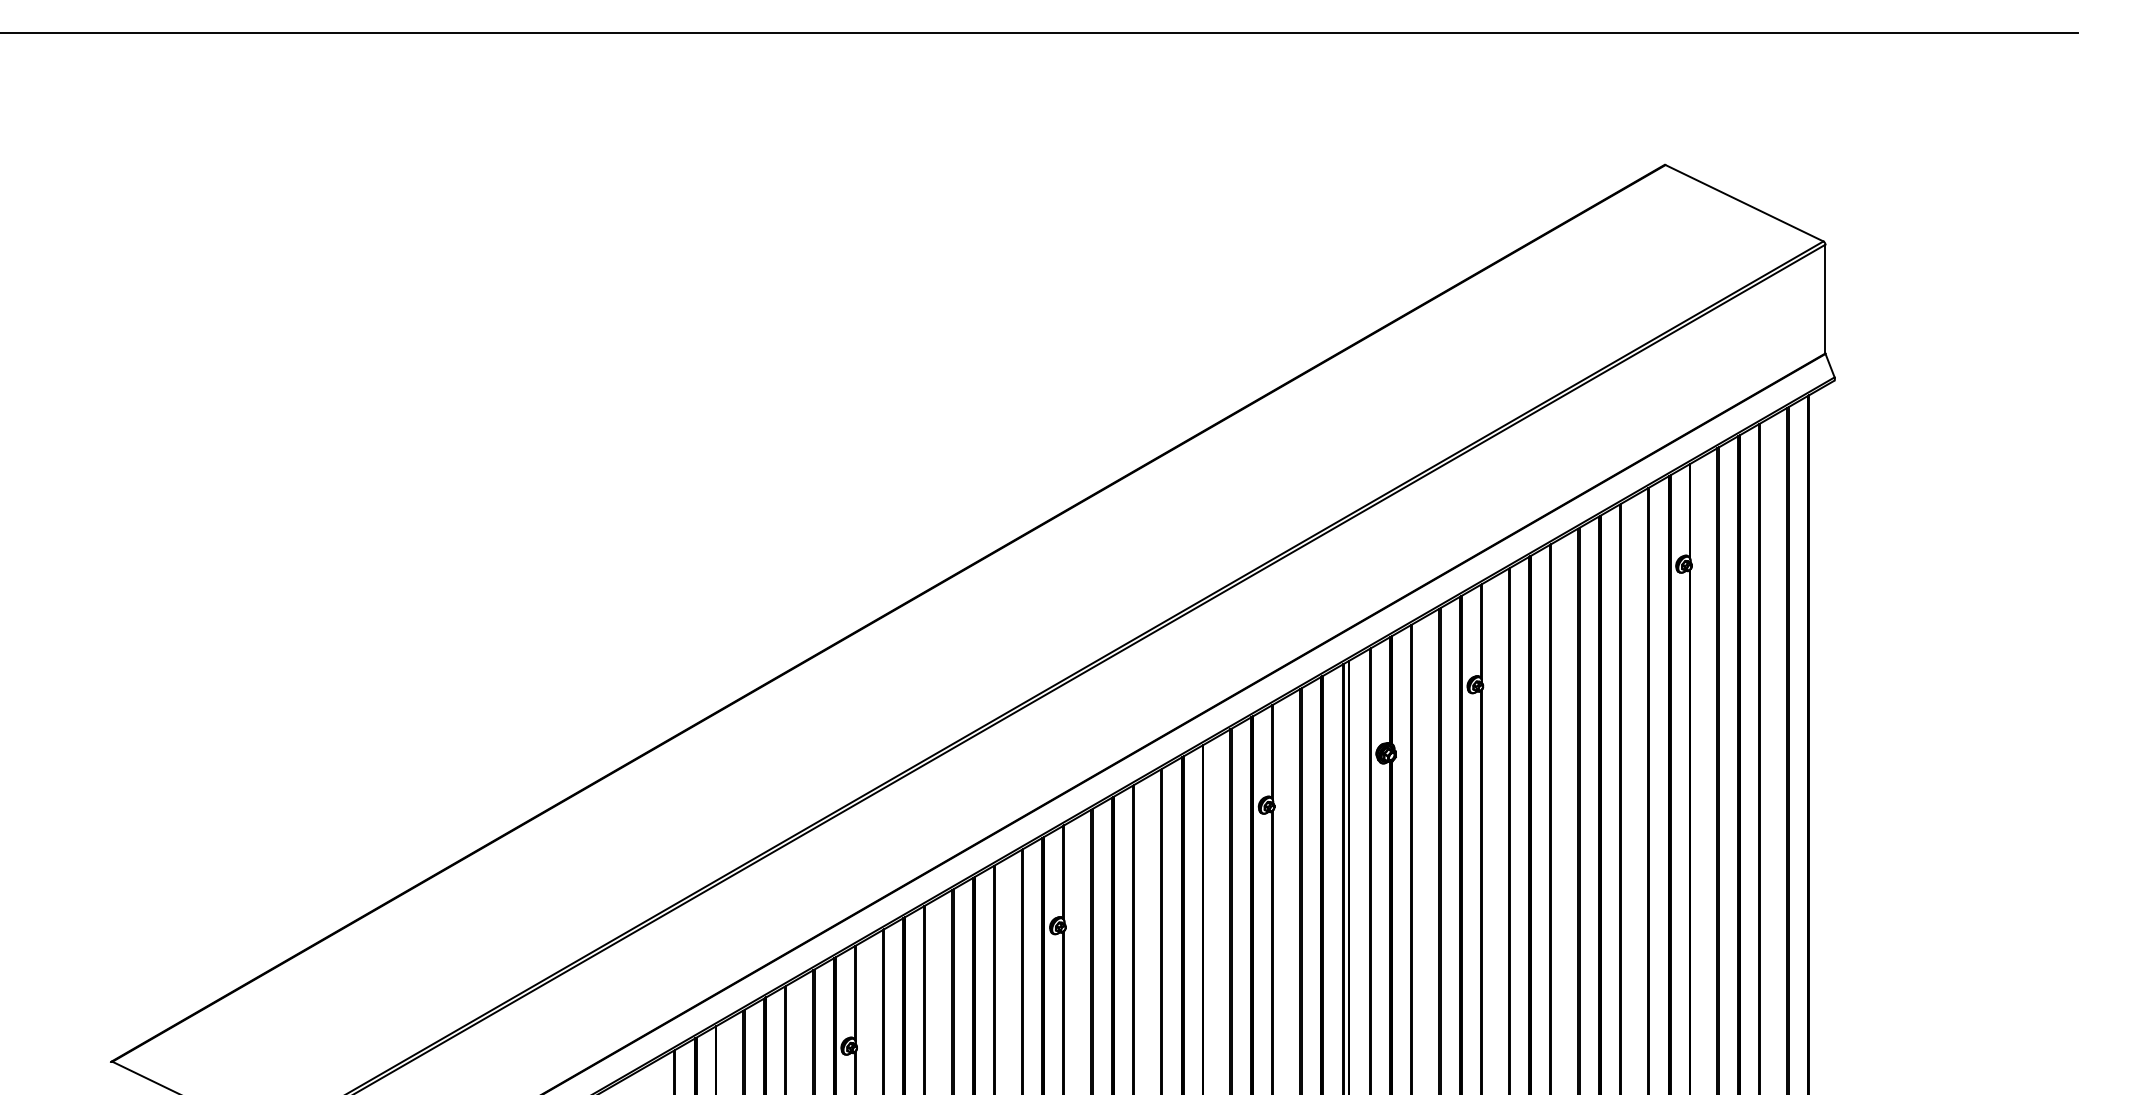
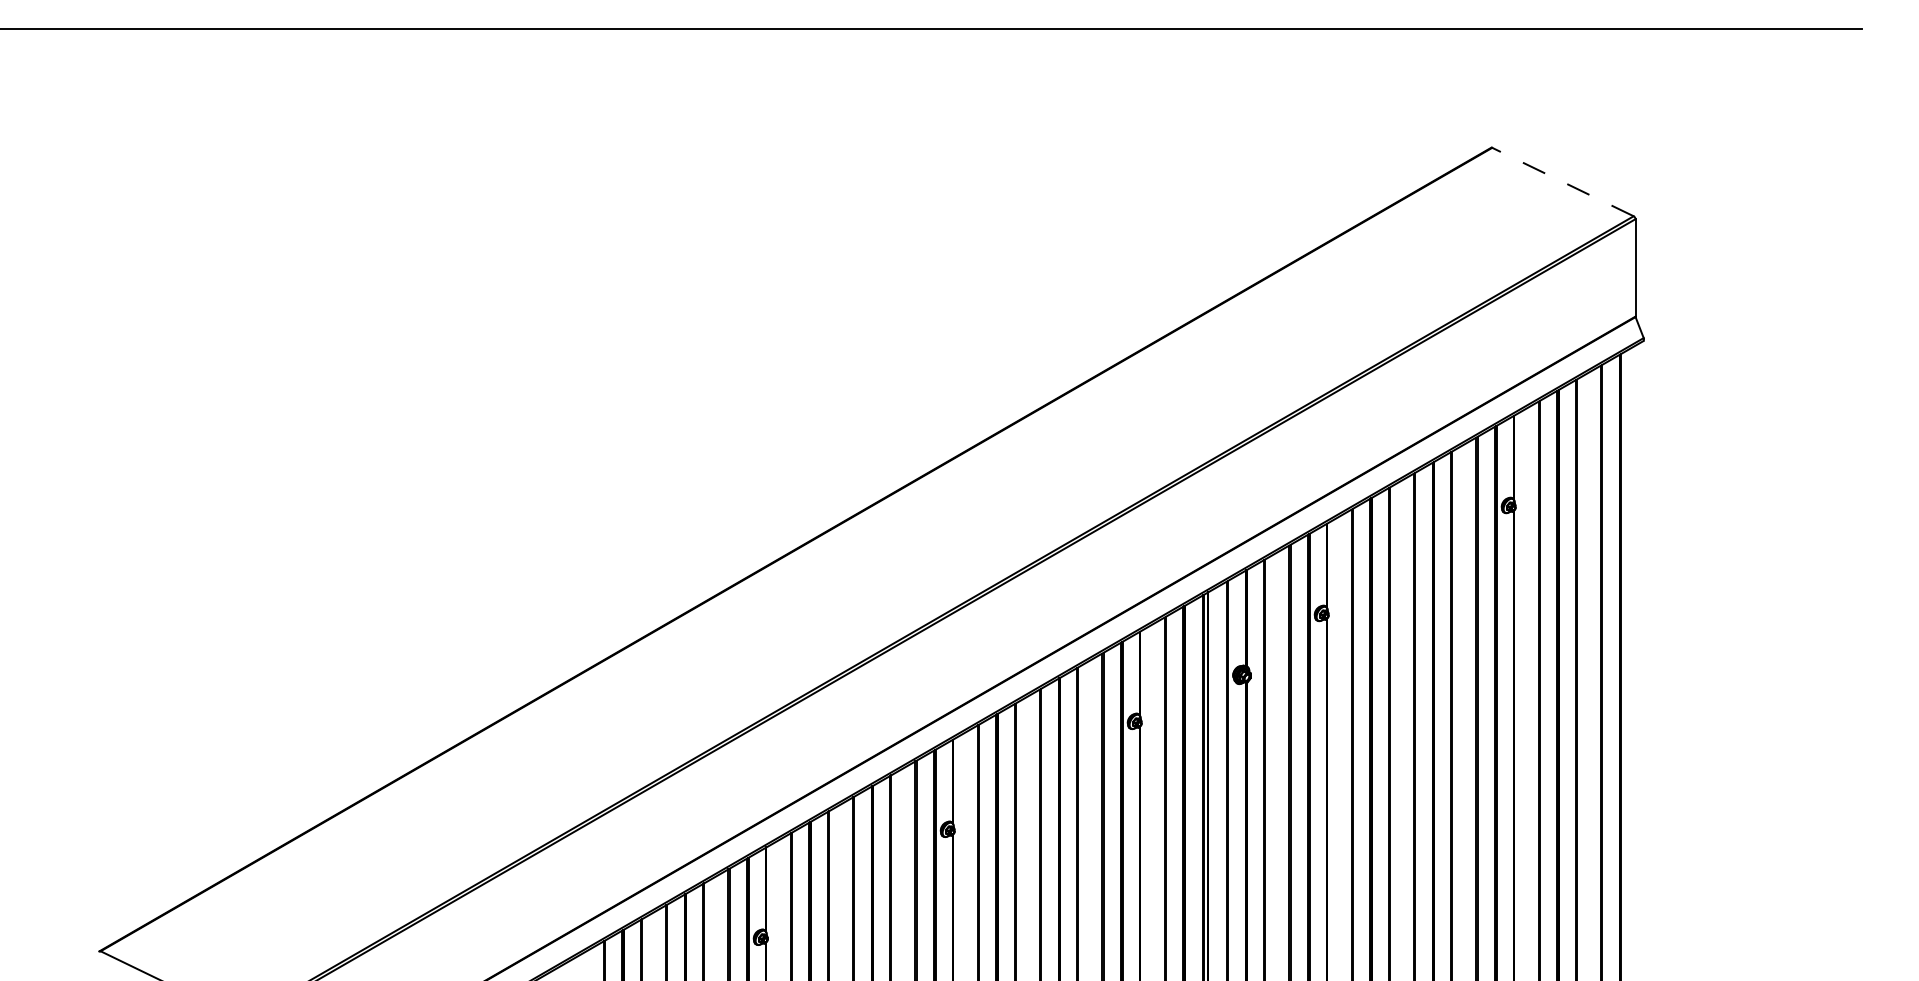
line: (1744, 203) -> (1562, 182), solid -> dashed

